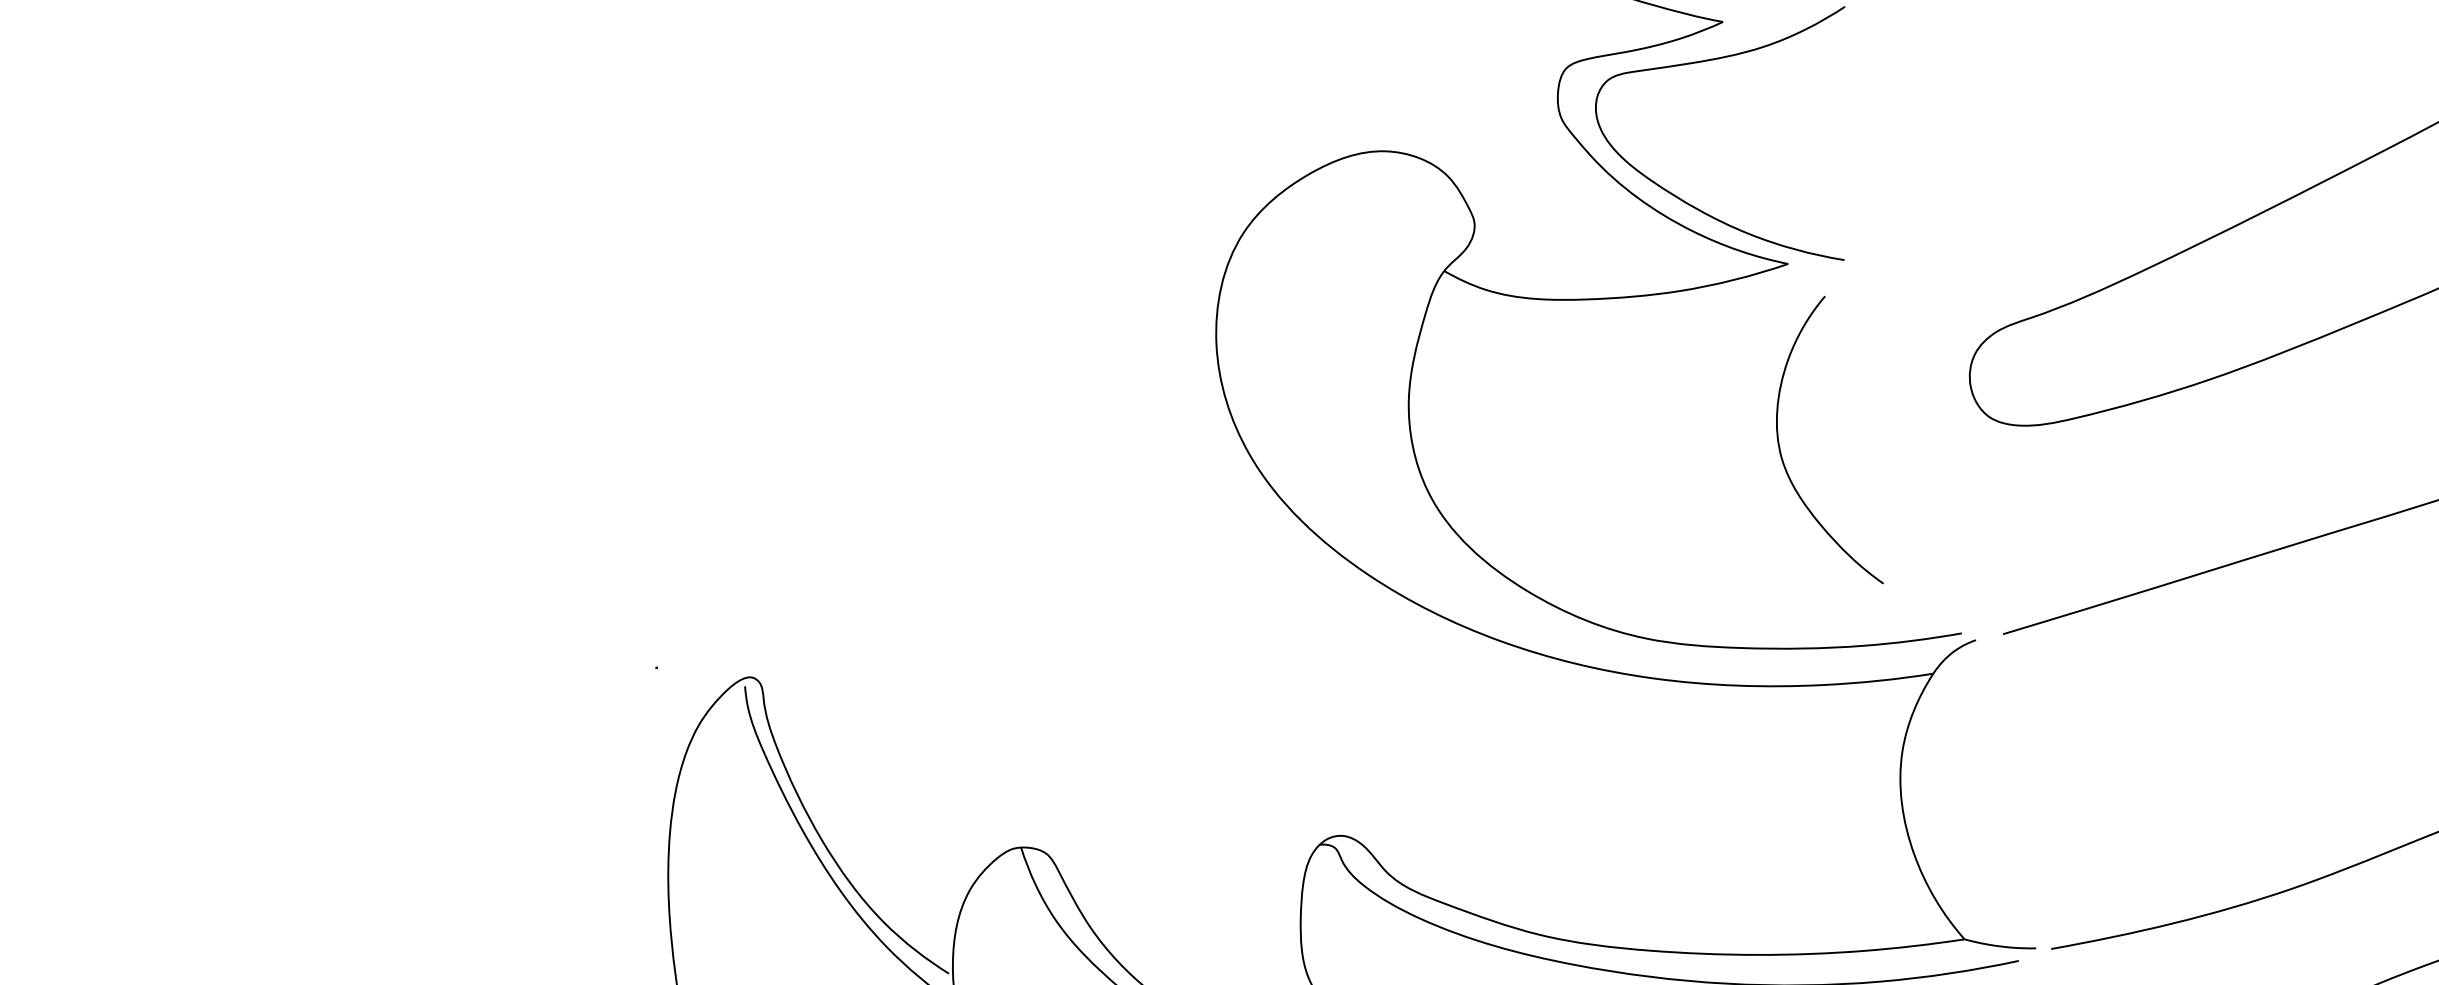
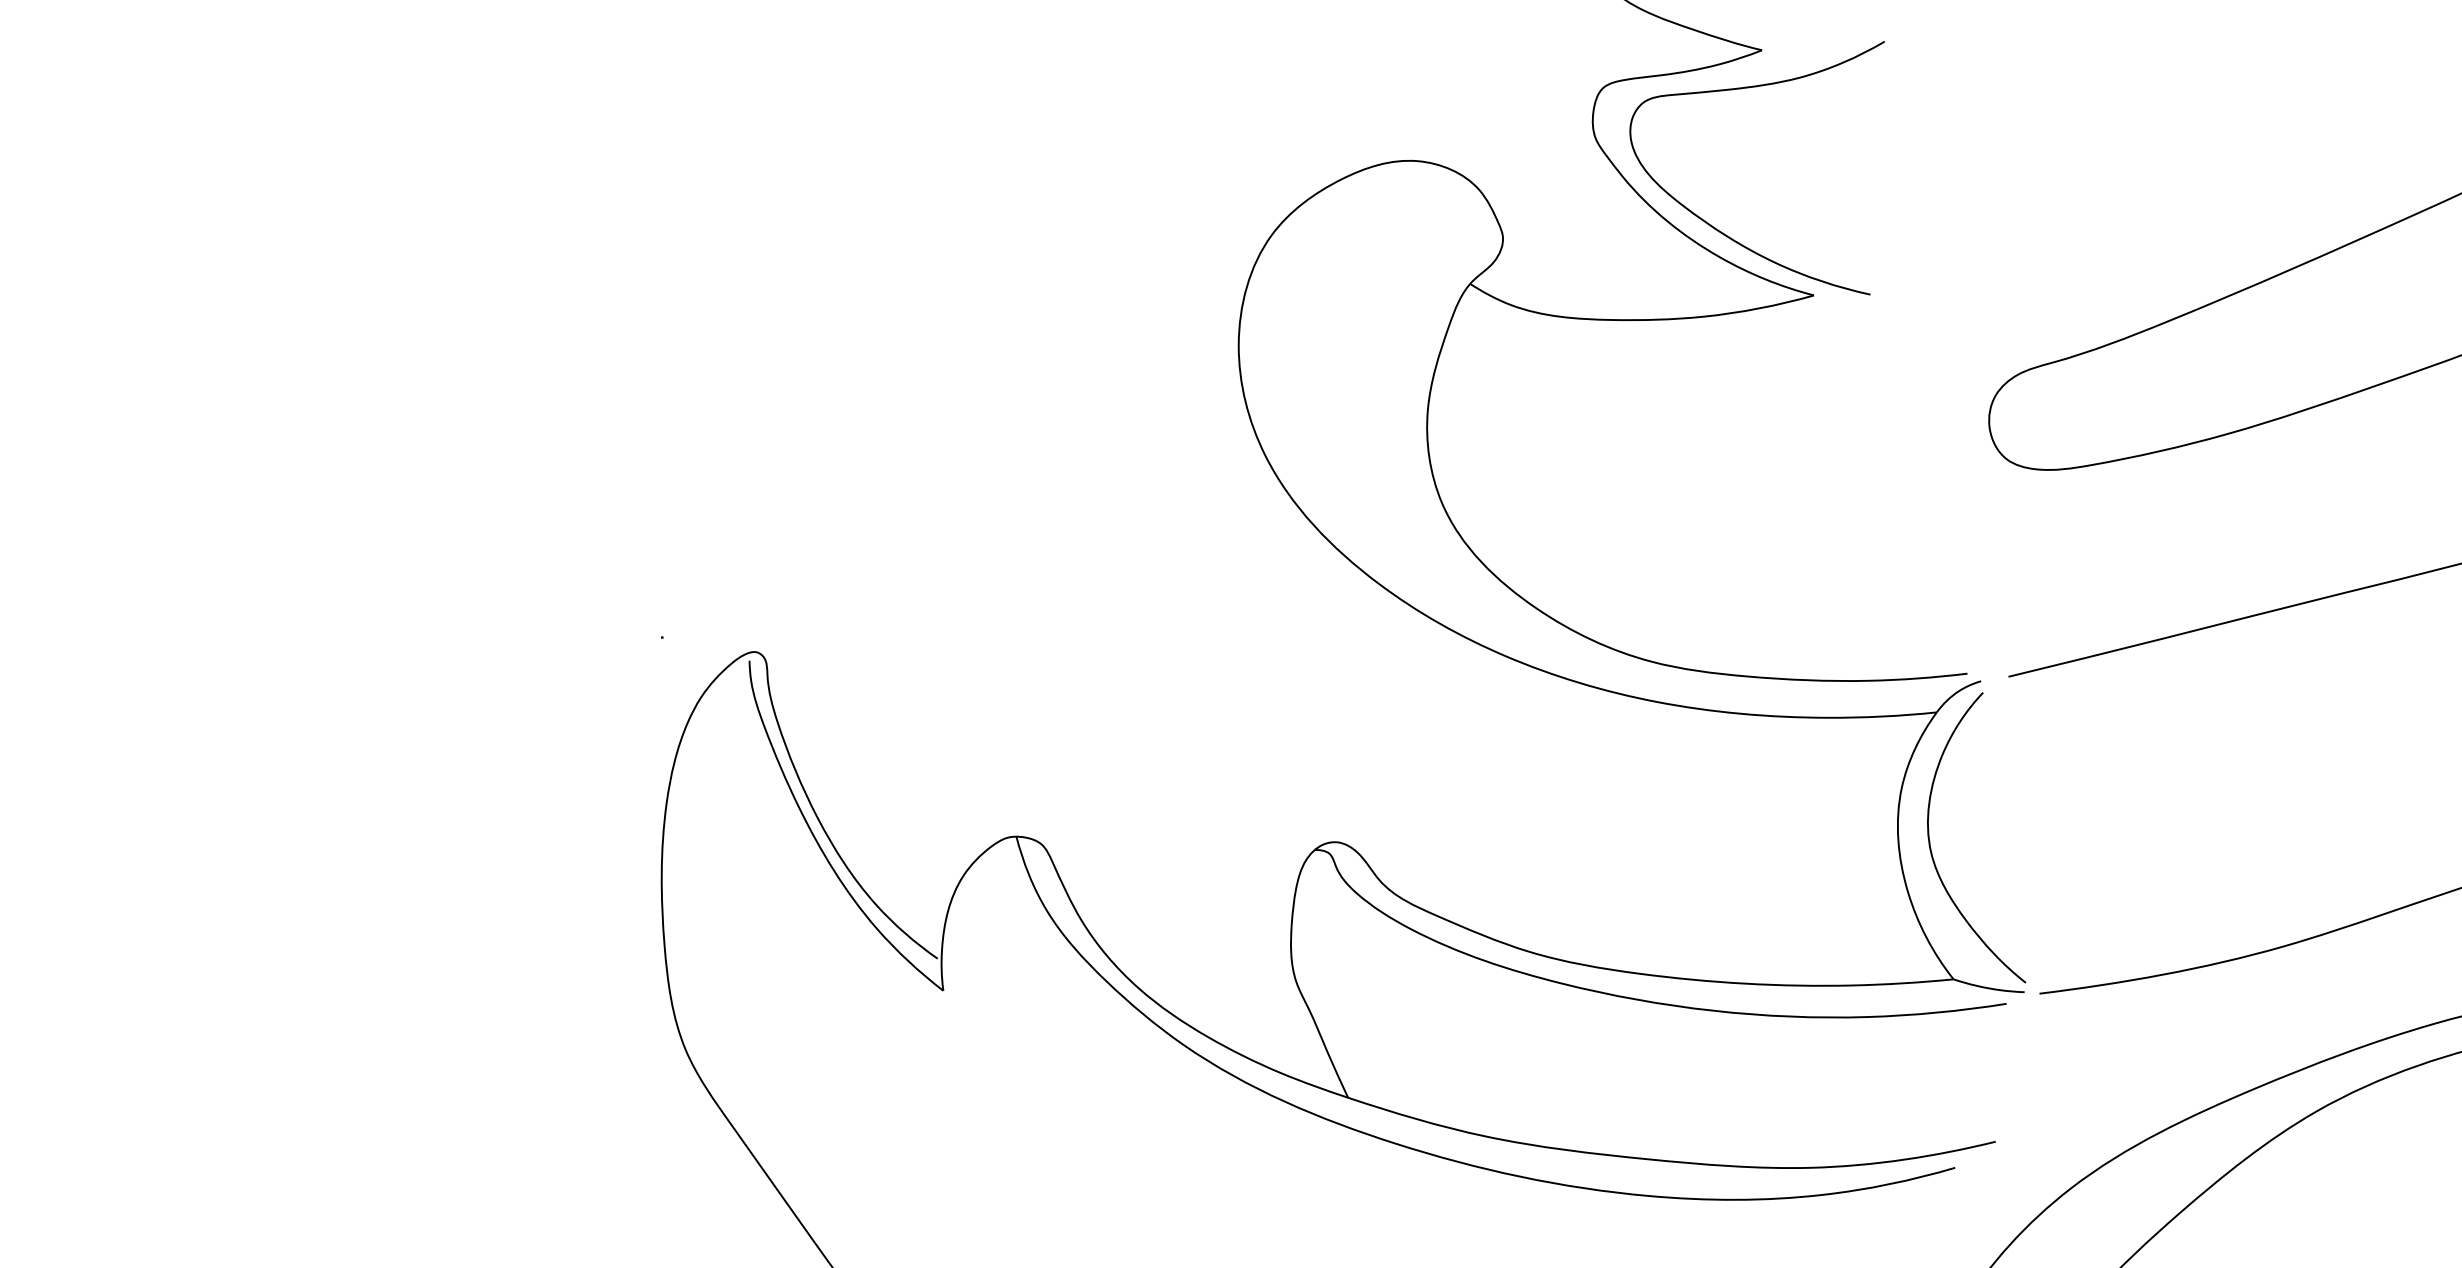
curve: (1780, 447) -> (1930, 841), moved

